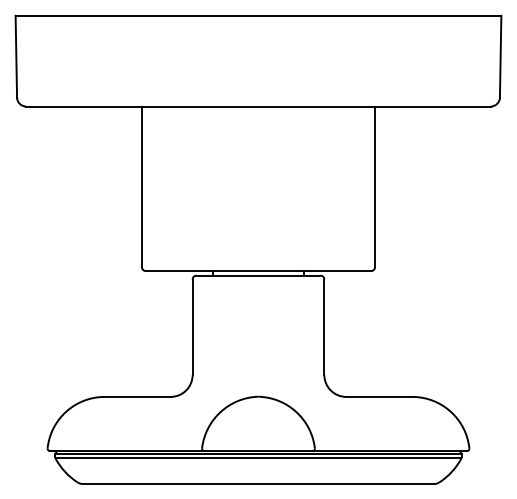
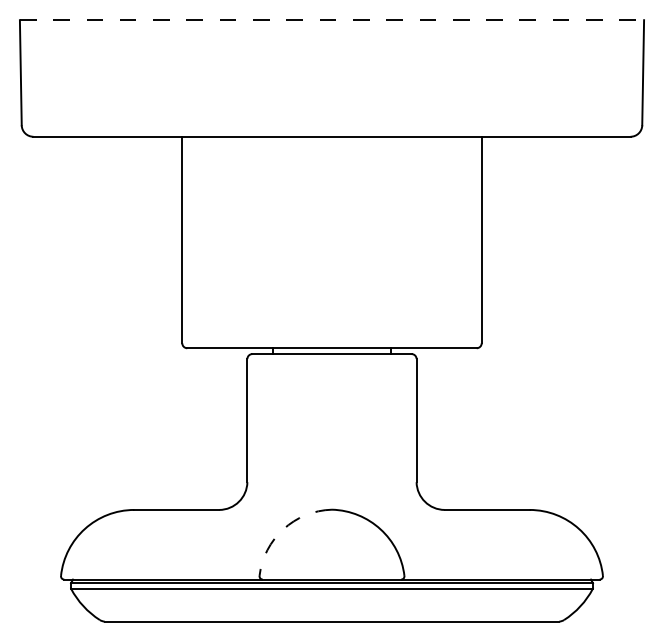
line: (258, 16) -> (332, 20), solid -> dashed
arc: (220, 412) -> (283, 529), solid -> dashed

